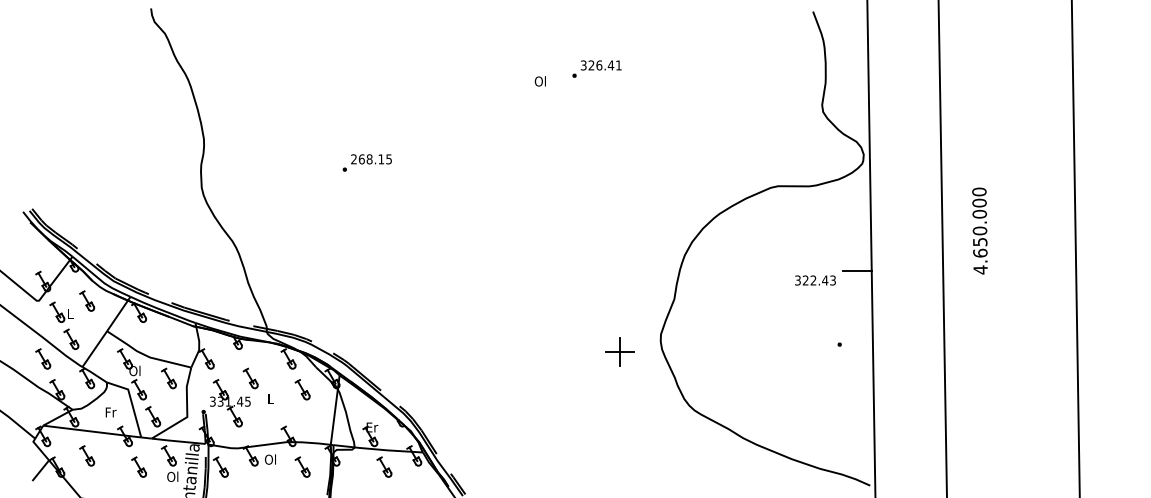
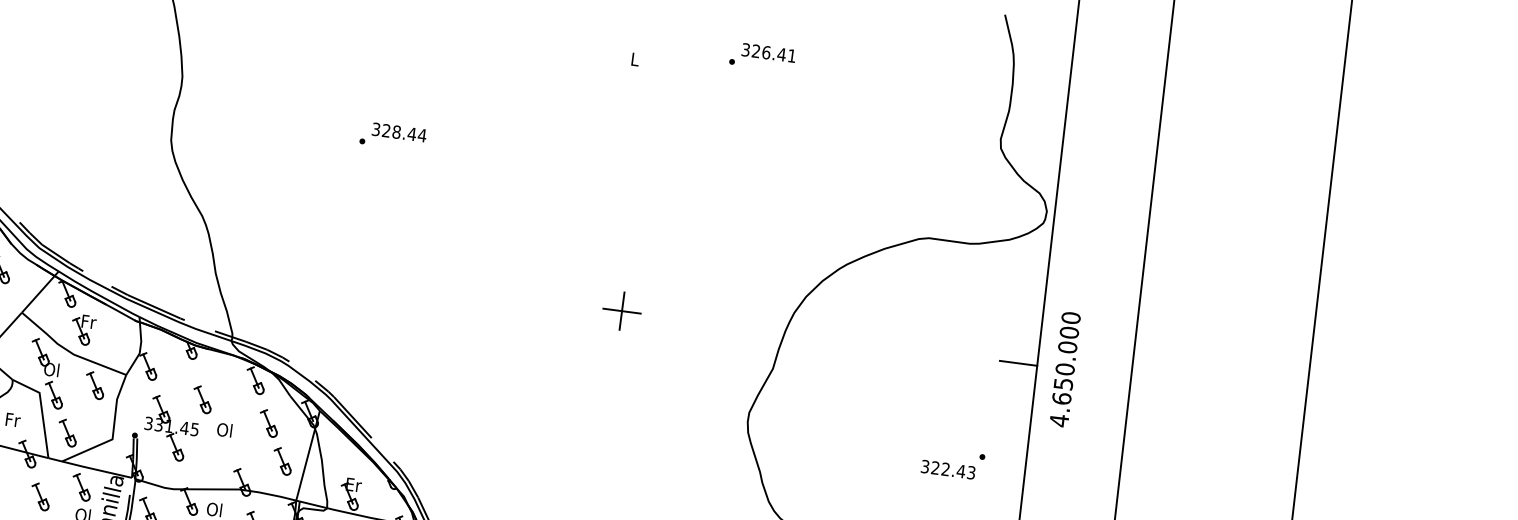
text: (596, 68) -> (762, 56), moved
text: (539, 81) -> (633, 59), Ol -> L
text: (371, 159) -> (399, 132), 268.15 -> 328.44
text: (979, 230) -> (1064, 368), moved
text: (815, 280) -> (948, 469), moved
part: (154, 337) -> (83, 329), added
part: (619, 351) -> (621, 310), moved
text: (269, 398) -> (223, 429), L -> Ol
part: (316, 416) -> (282, 460), added

